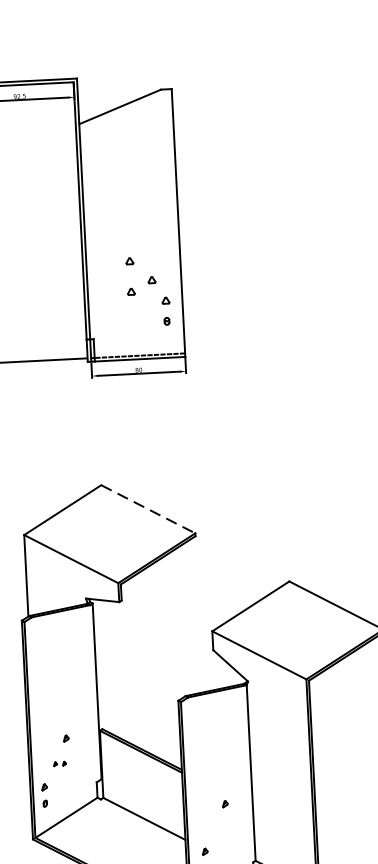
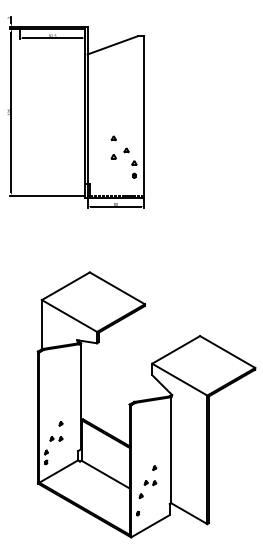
line: (148, 509) -> (117, 288), dashed -> solid
part: (59, 763) -> (56, 438), size x1.67
part: (219, 829) -> (150, 483), added

